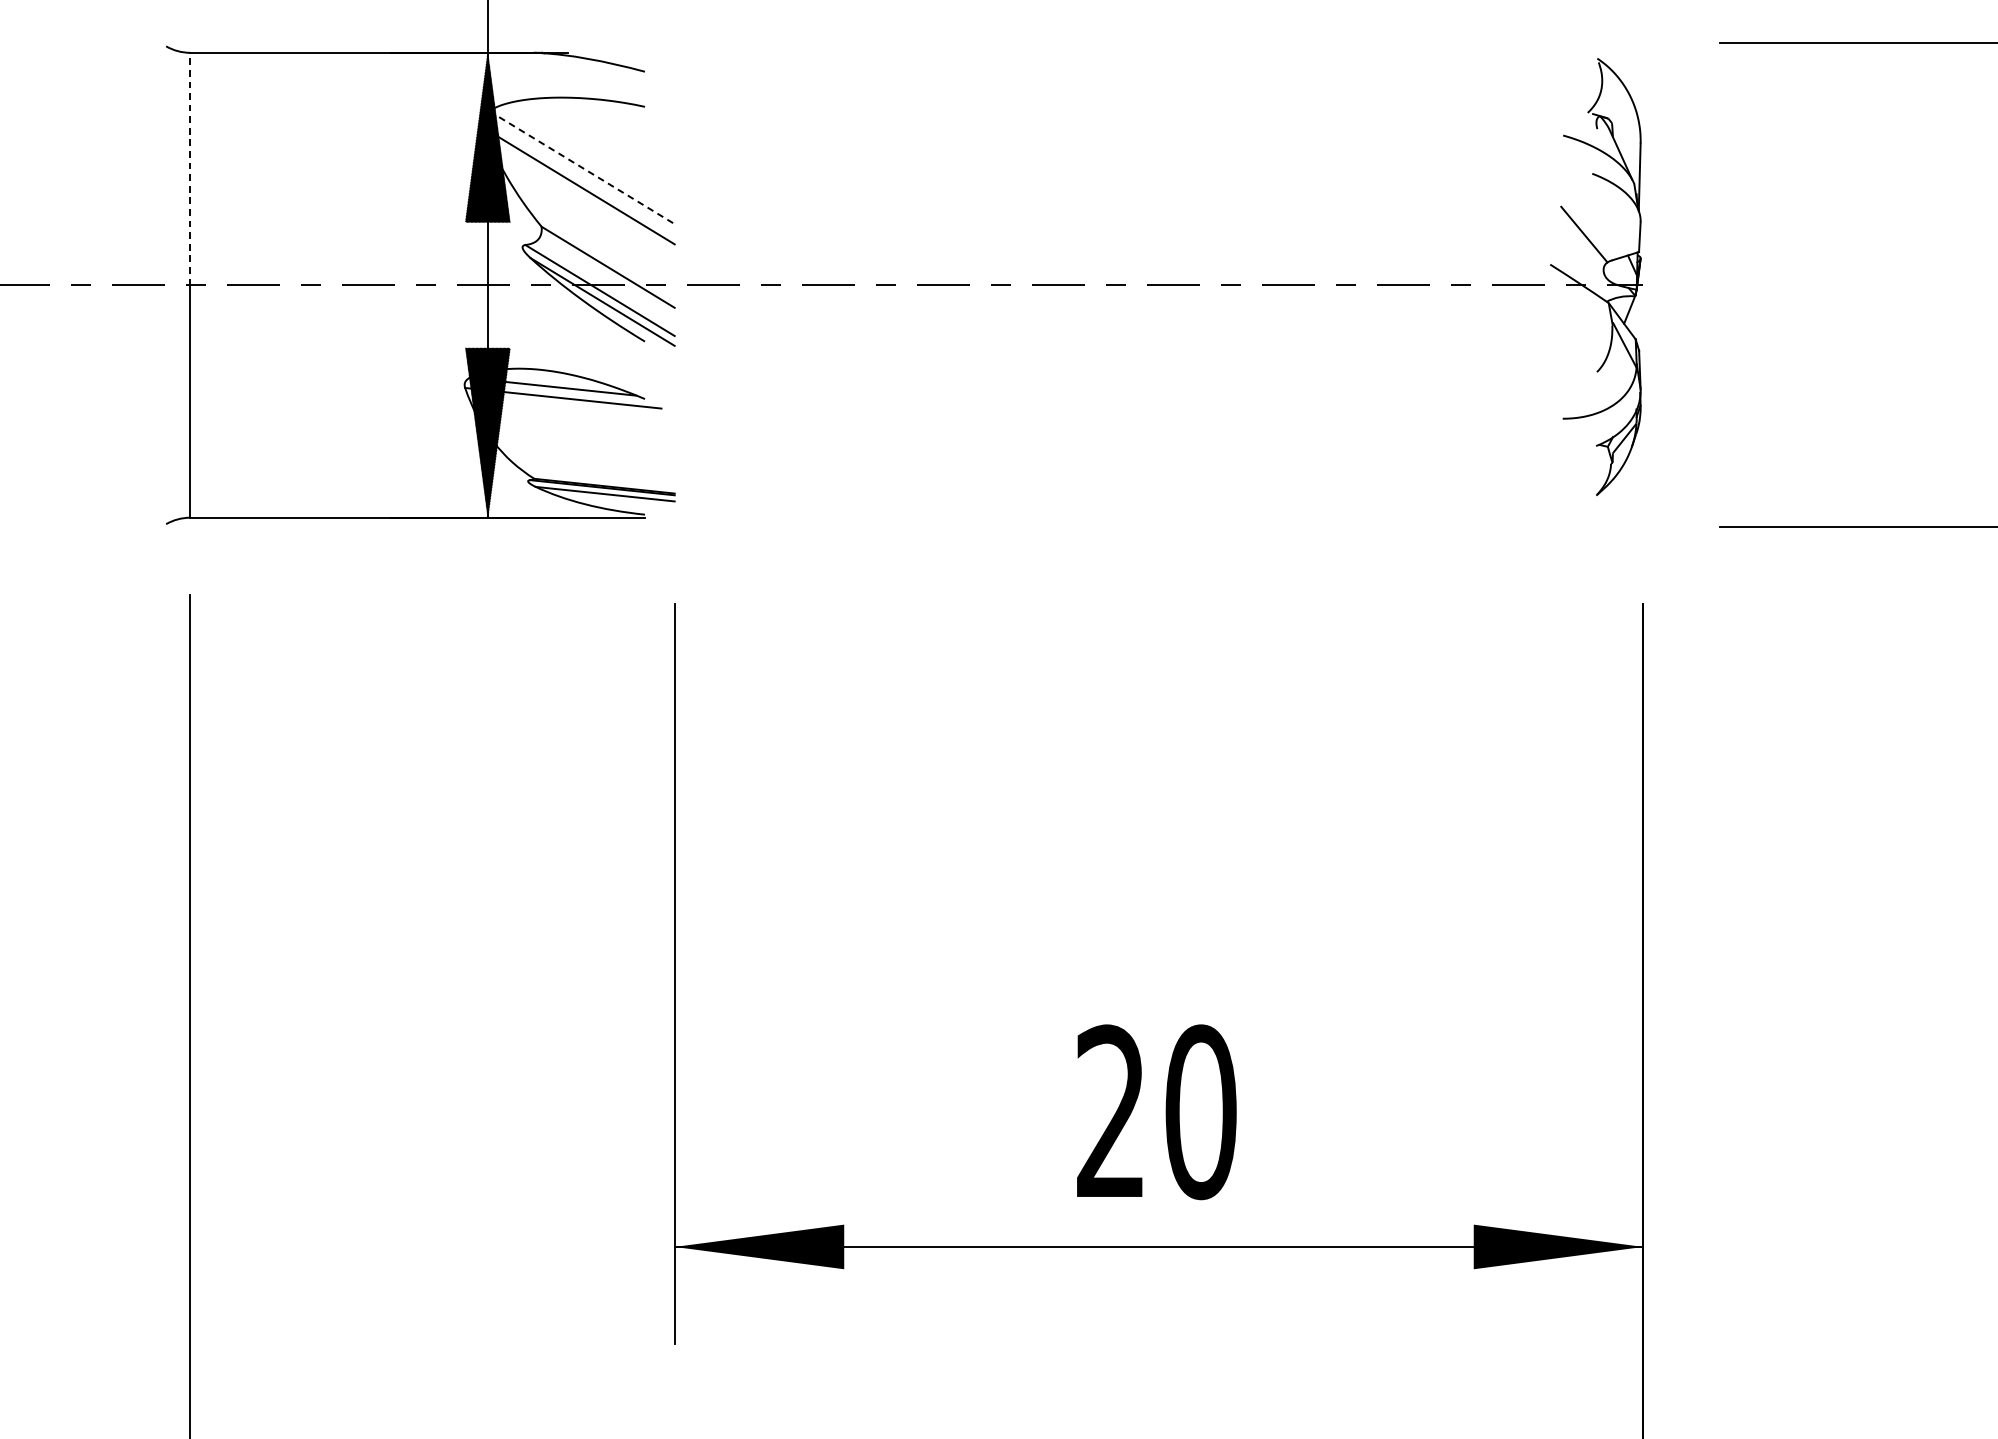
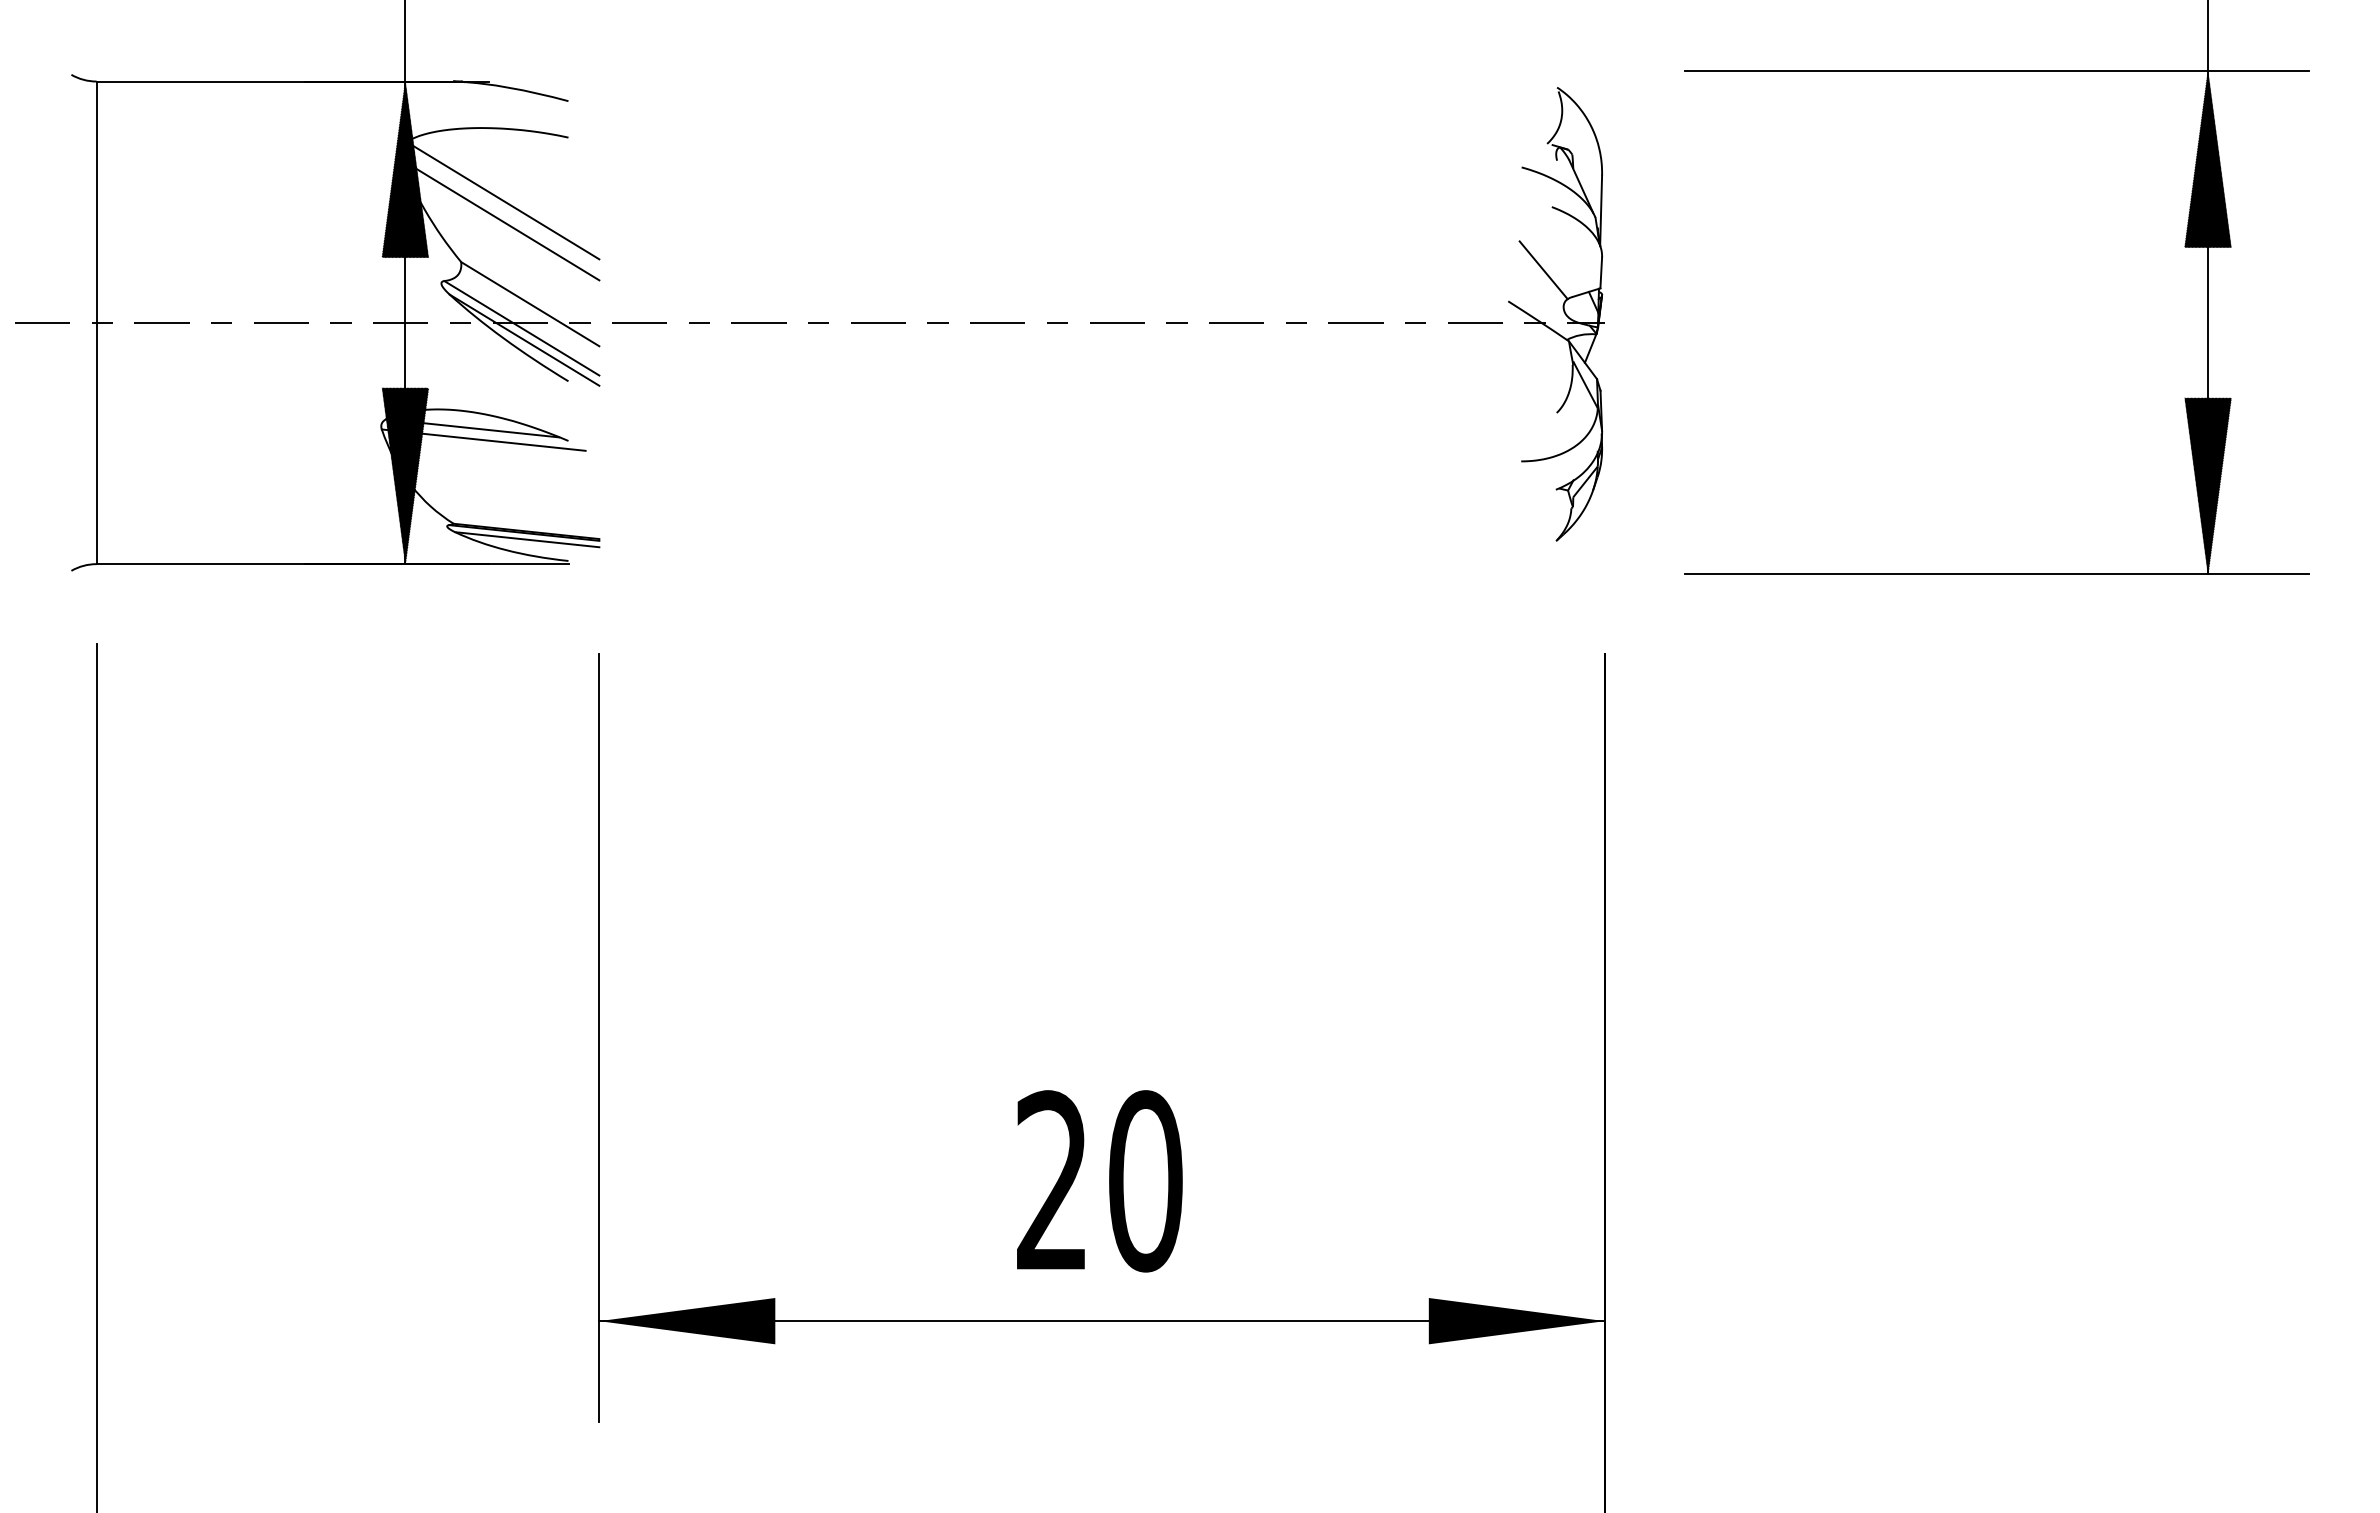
line: (582, 167) -> (503, 200), dashed -> solid
line: (190, 169) -> (96, 202), dashed -> solid

